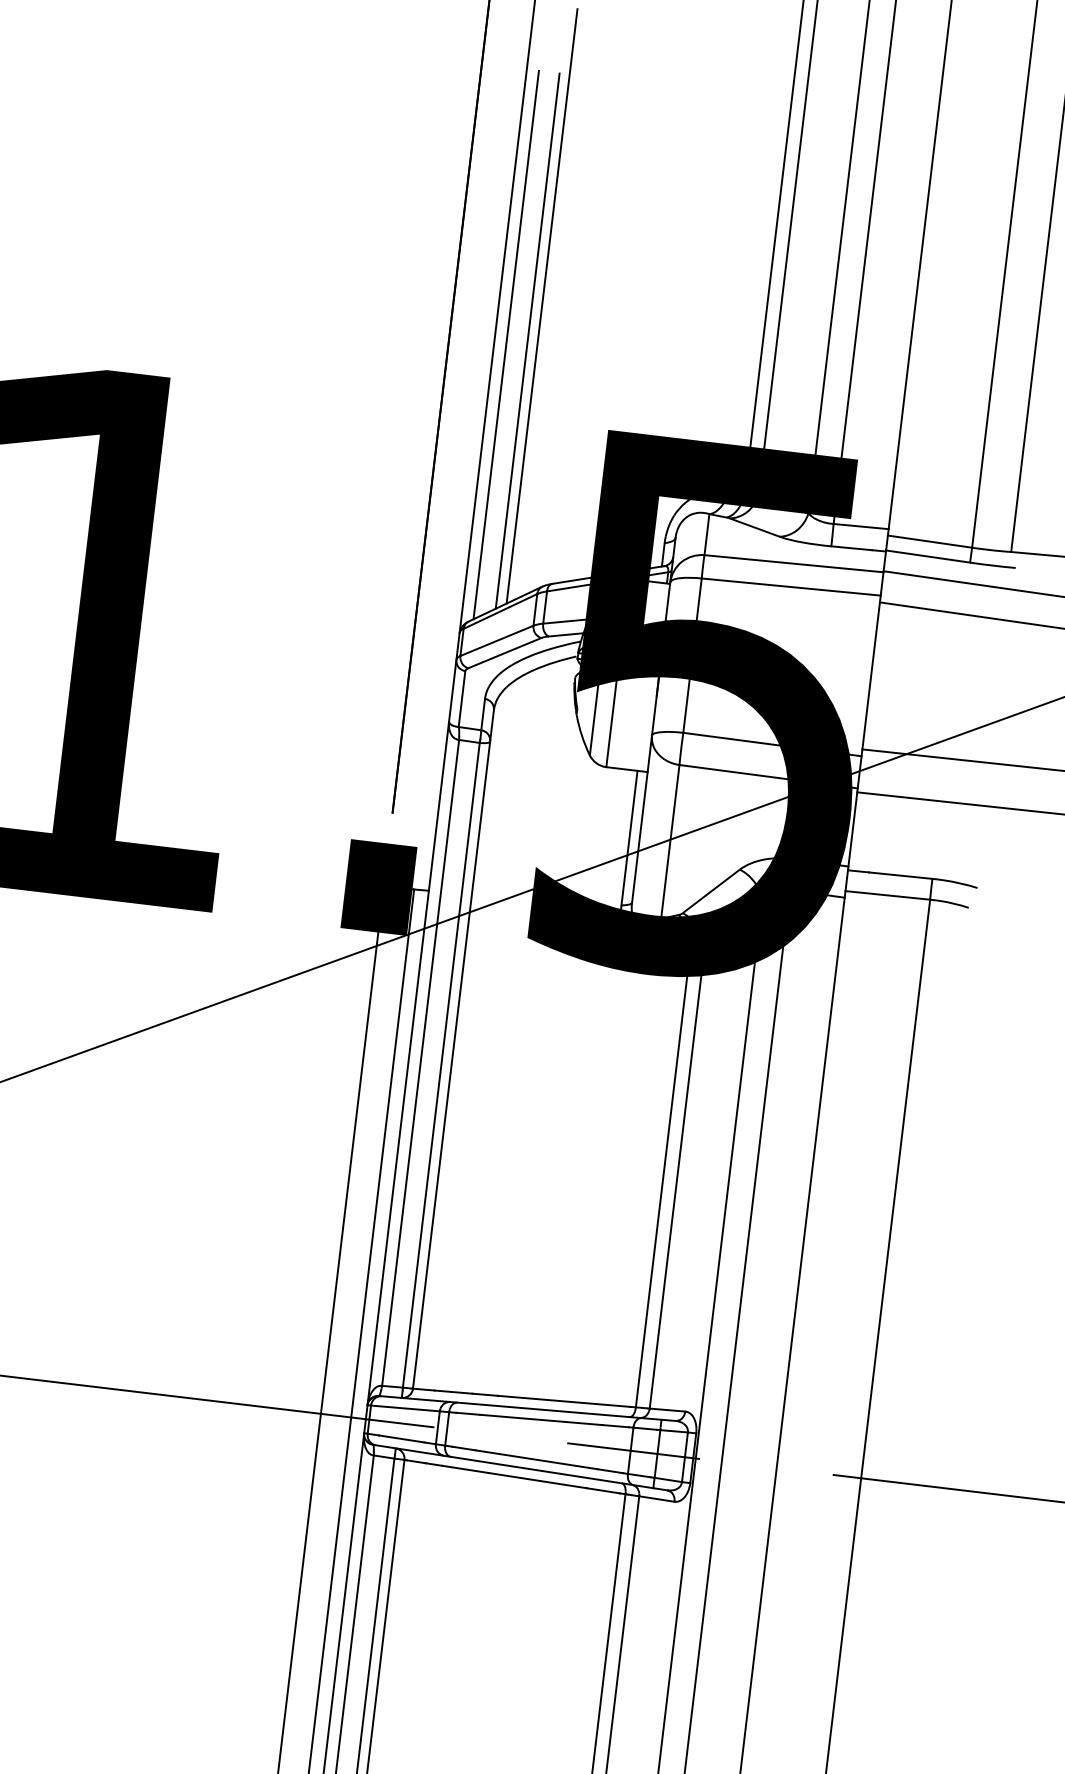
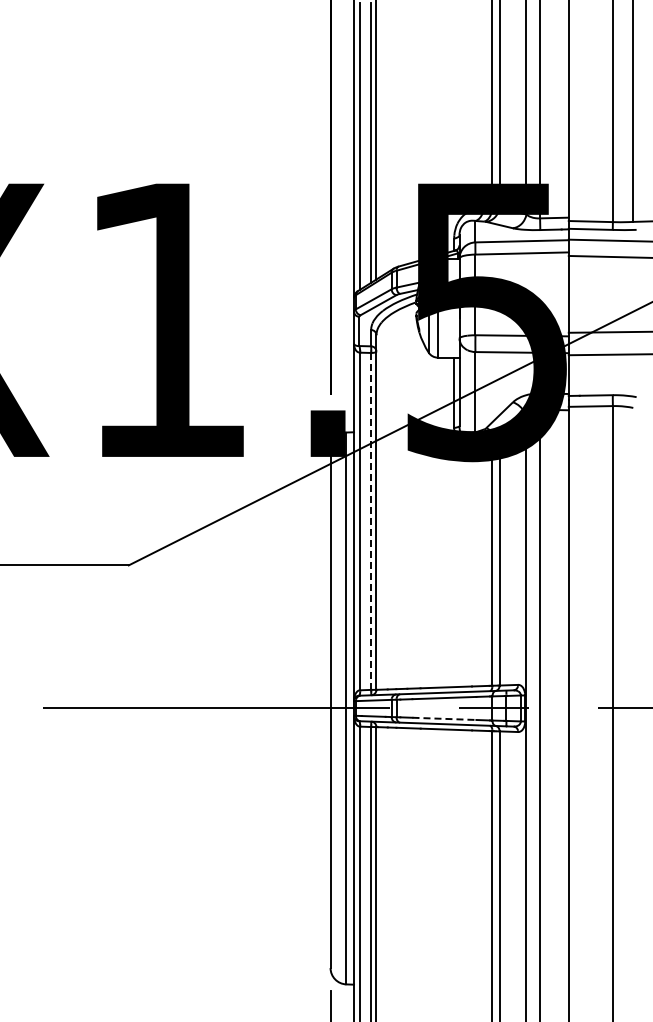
line: (442, 1063) -> (371, 520), solid -> dashed
line: (536, 1459) -> (444, 718), solid -> dashed

